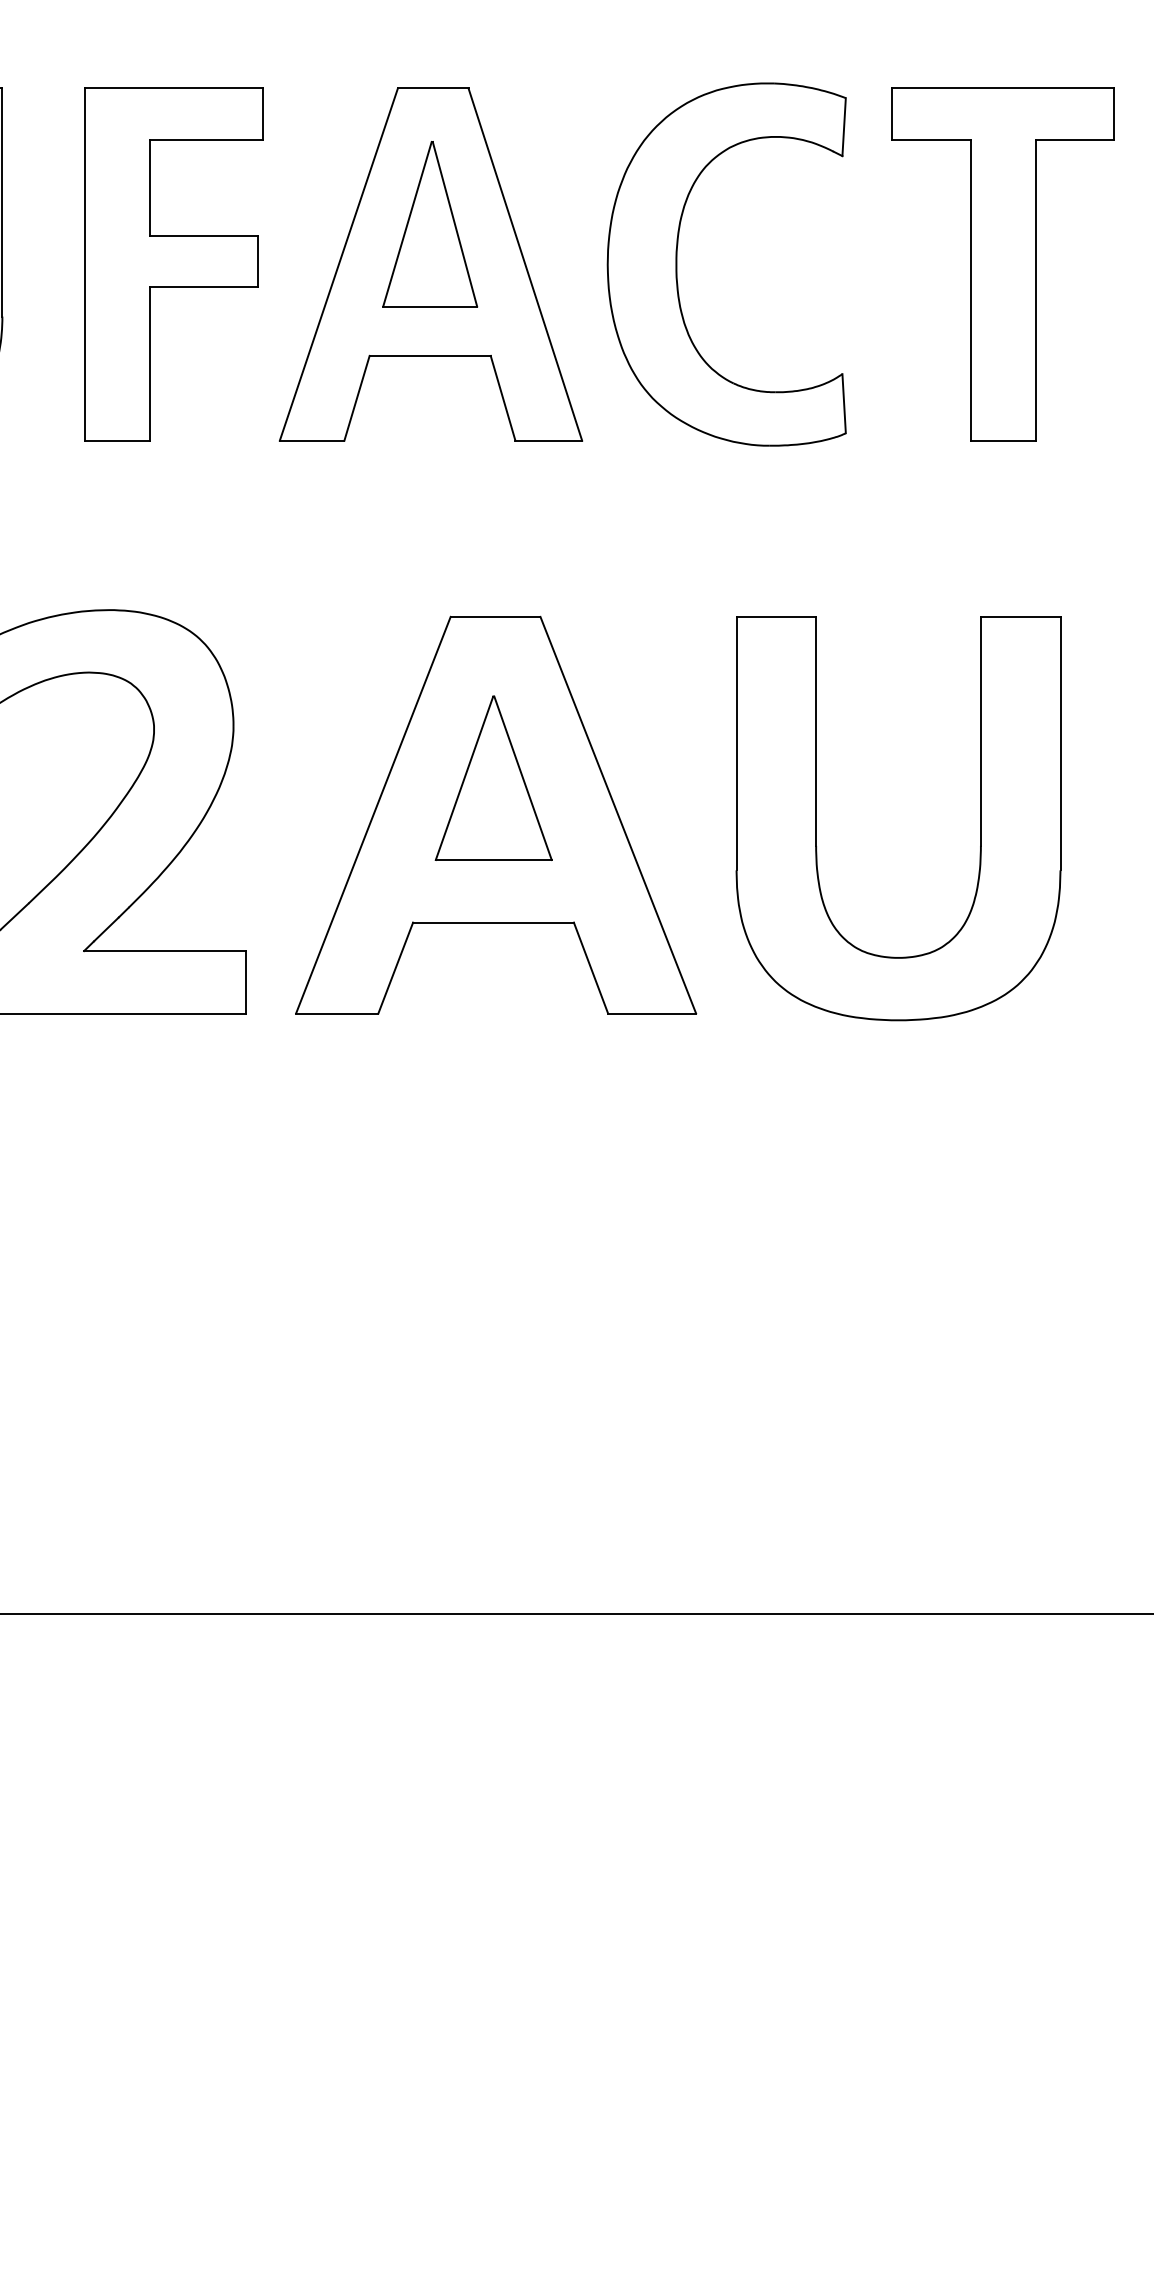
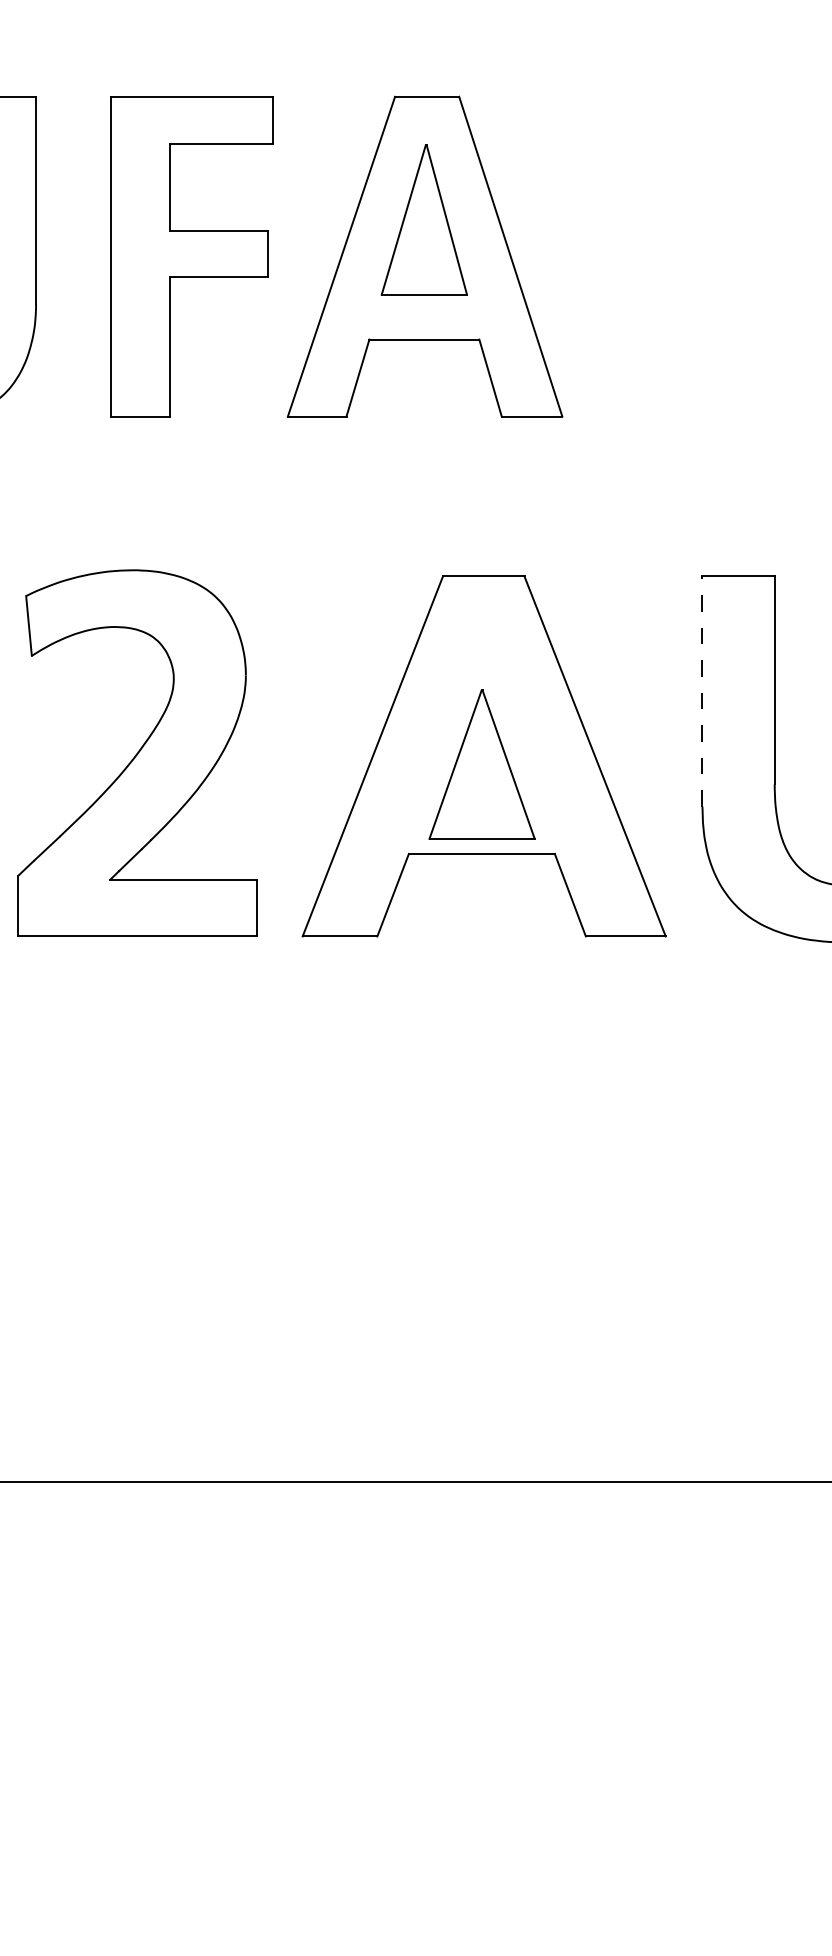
part: (677, 264) -> (648, 256), removed
line: (736, 743) -> (702, 691), solid -> dashed
part: (493, 777) -> (481, 763), moved

